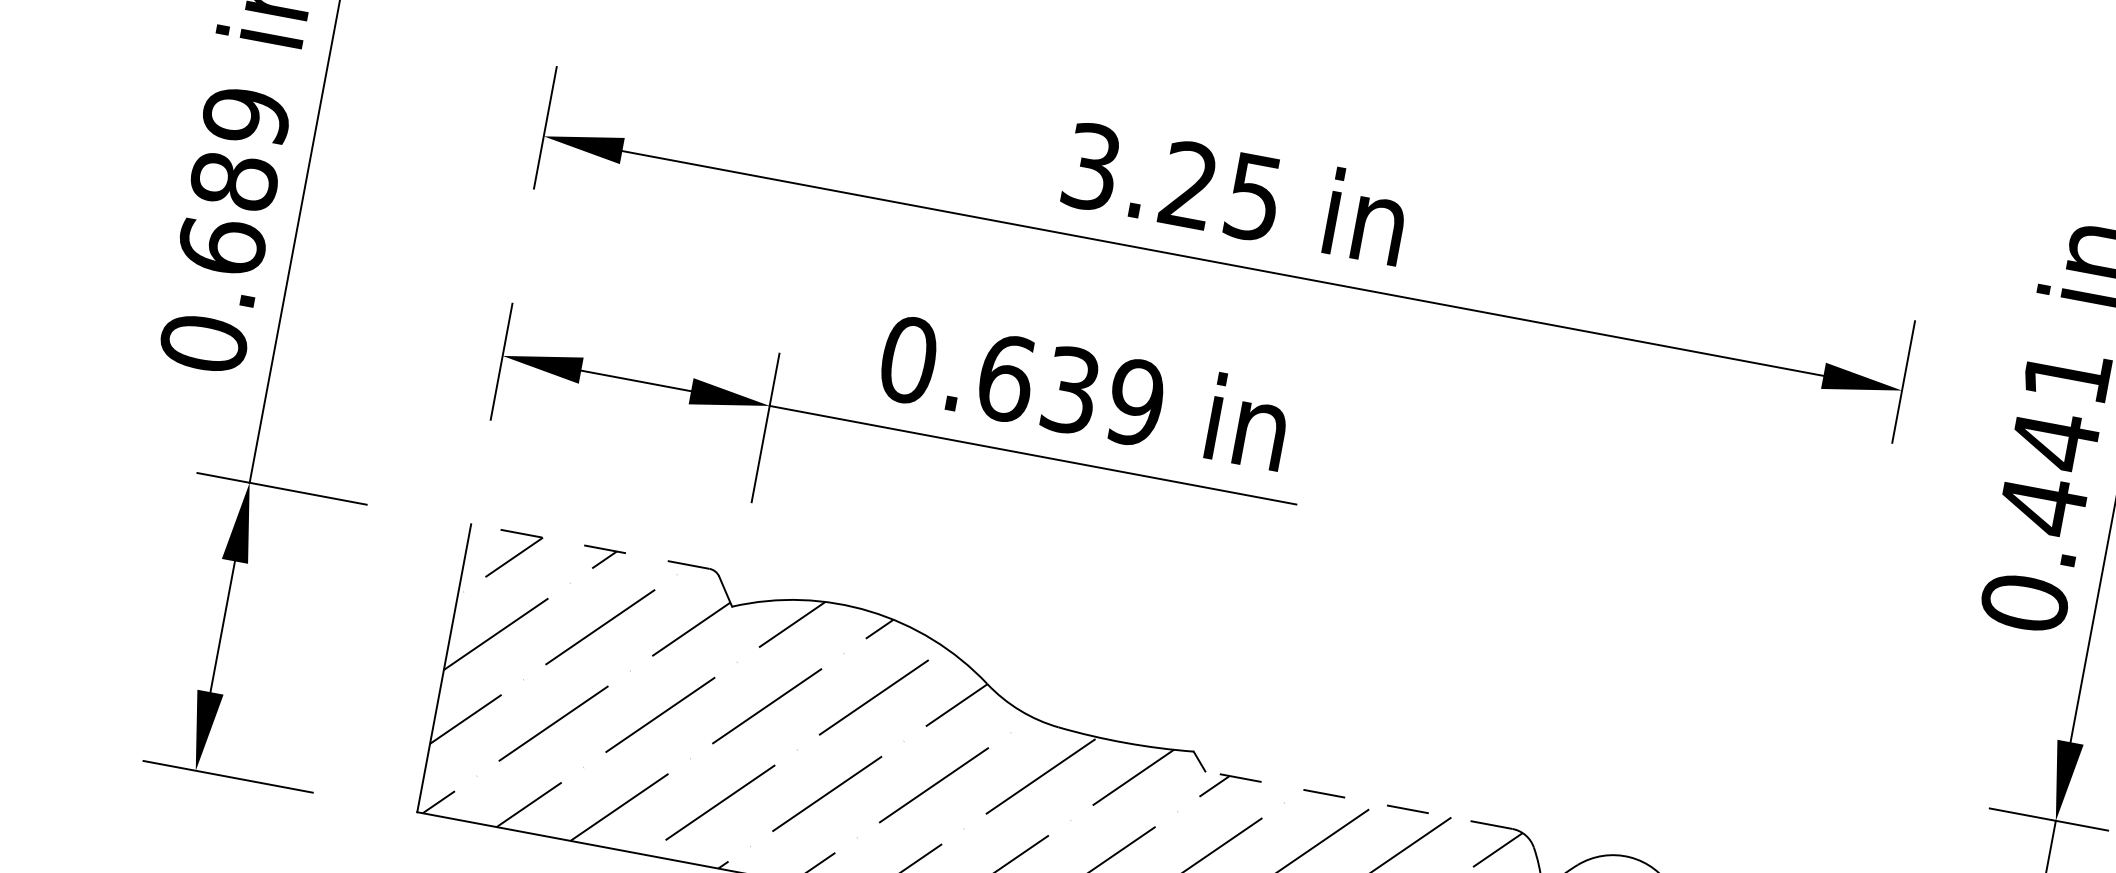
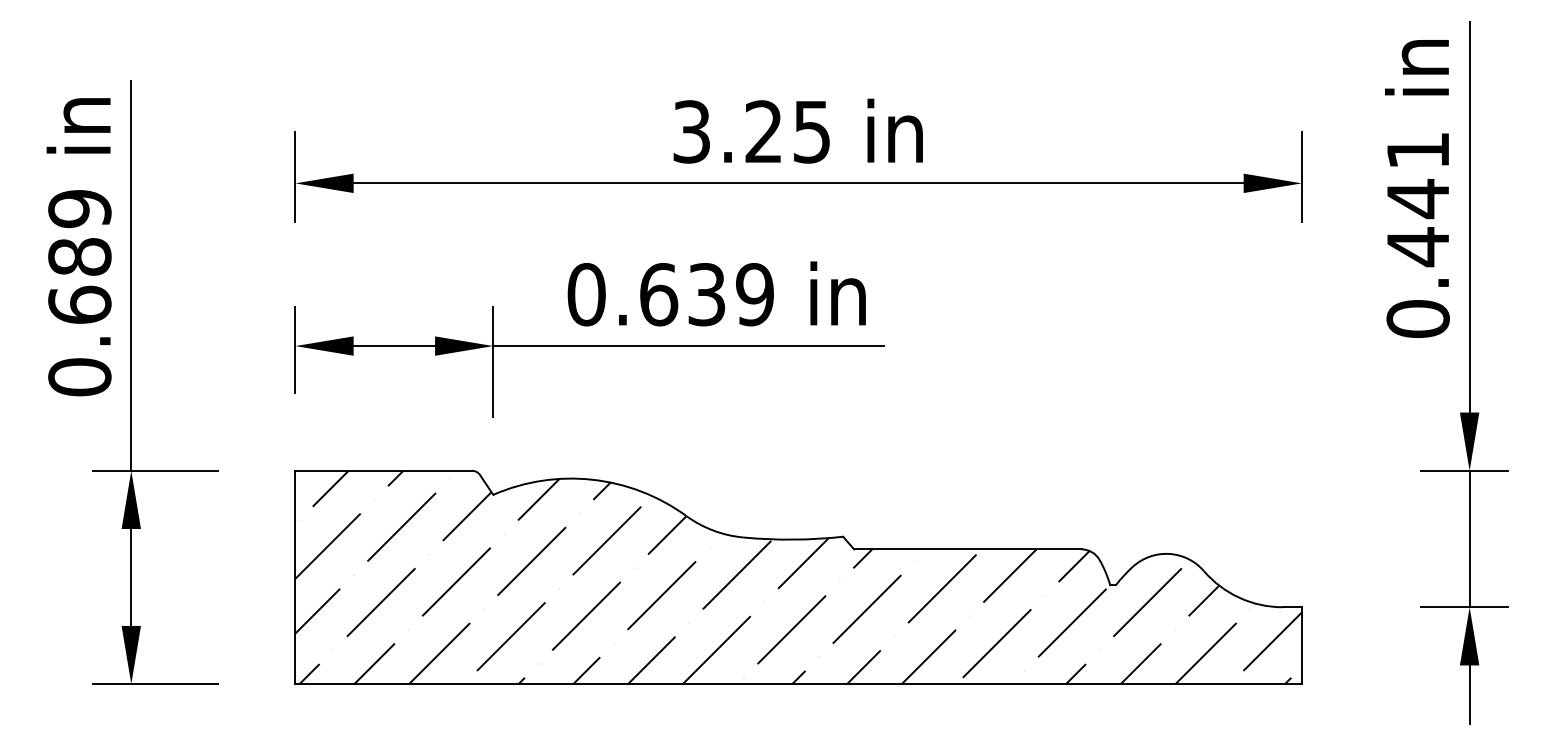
line: (590, 546) -> (383, 470), dashed -> solid
line: (1358, 800) -> (967, 549), dashed -> solid

